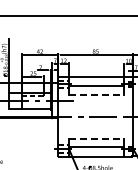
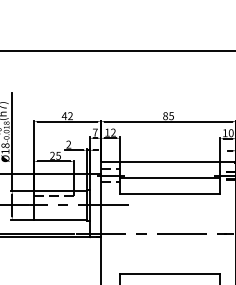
line: (96, 94) -> (169, 193), dashed -> solid
line: (96, 138) -> (169, 273), dashed -> solid

